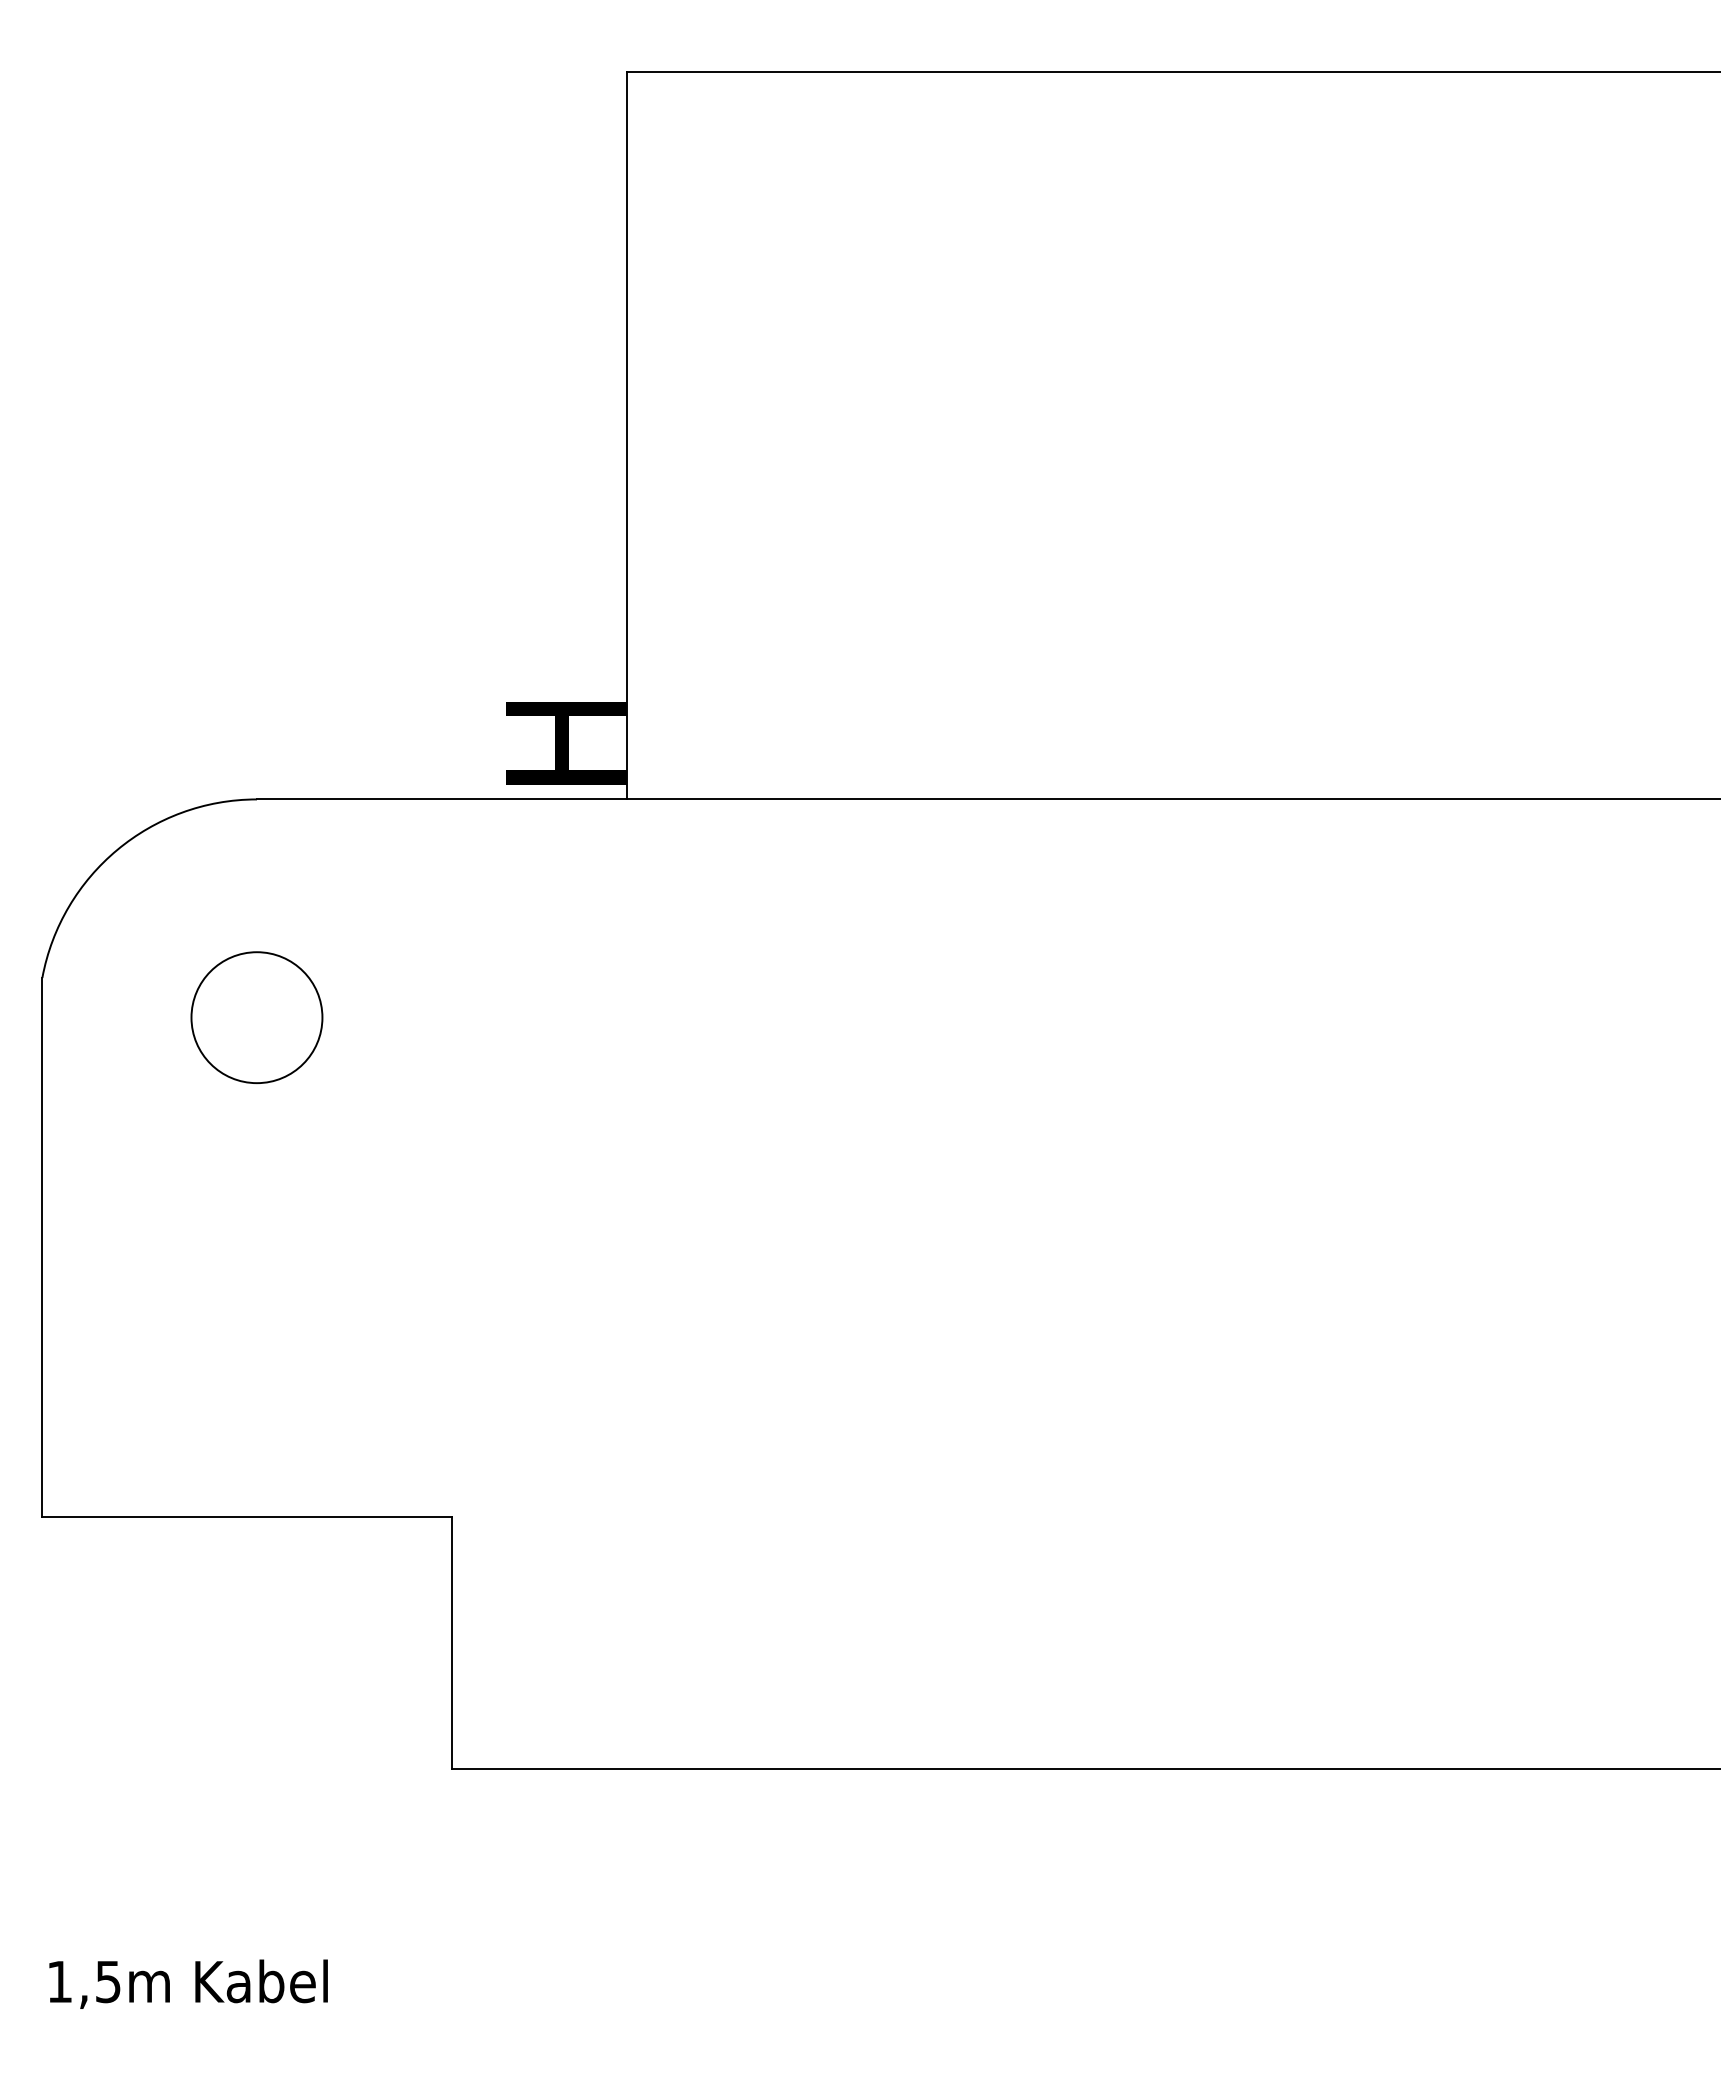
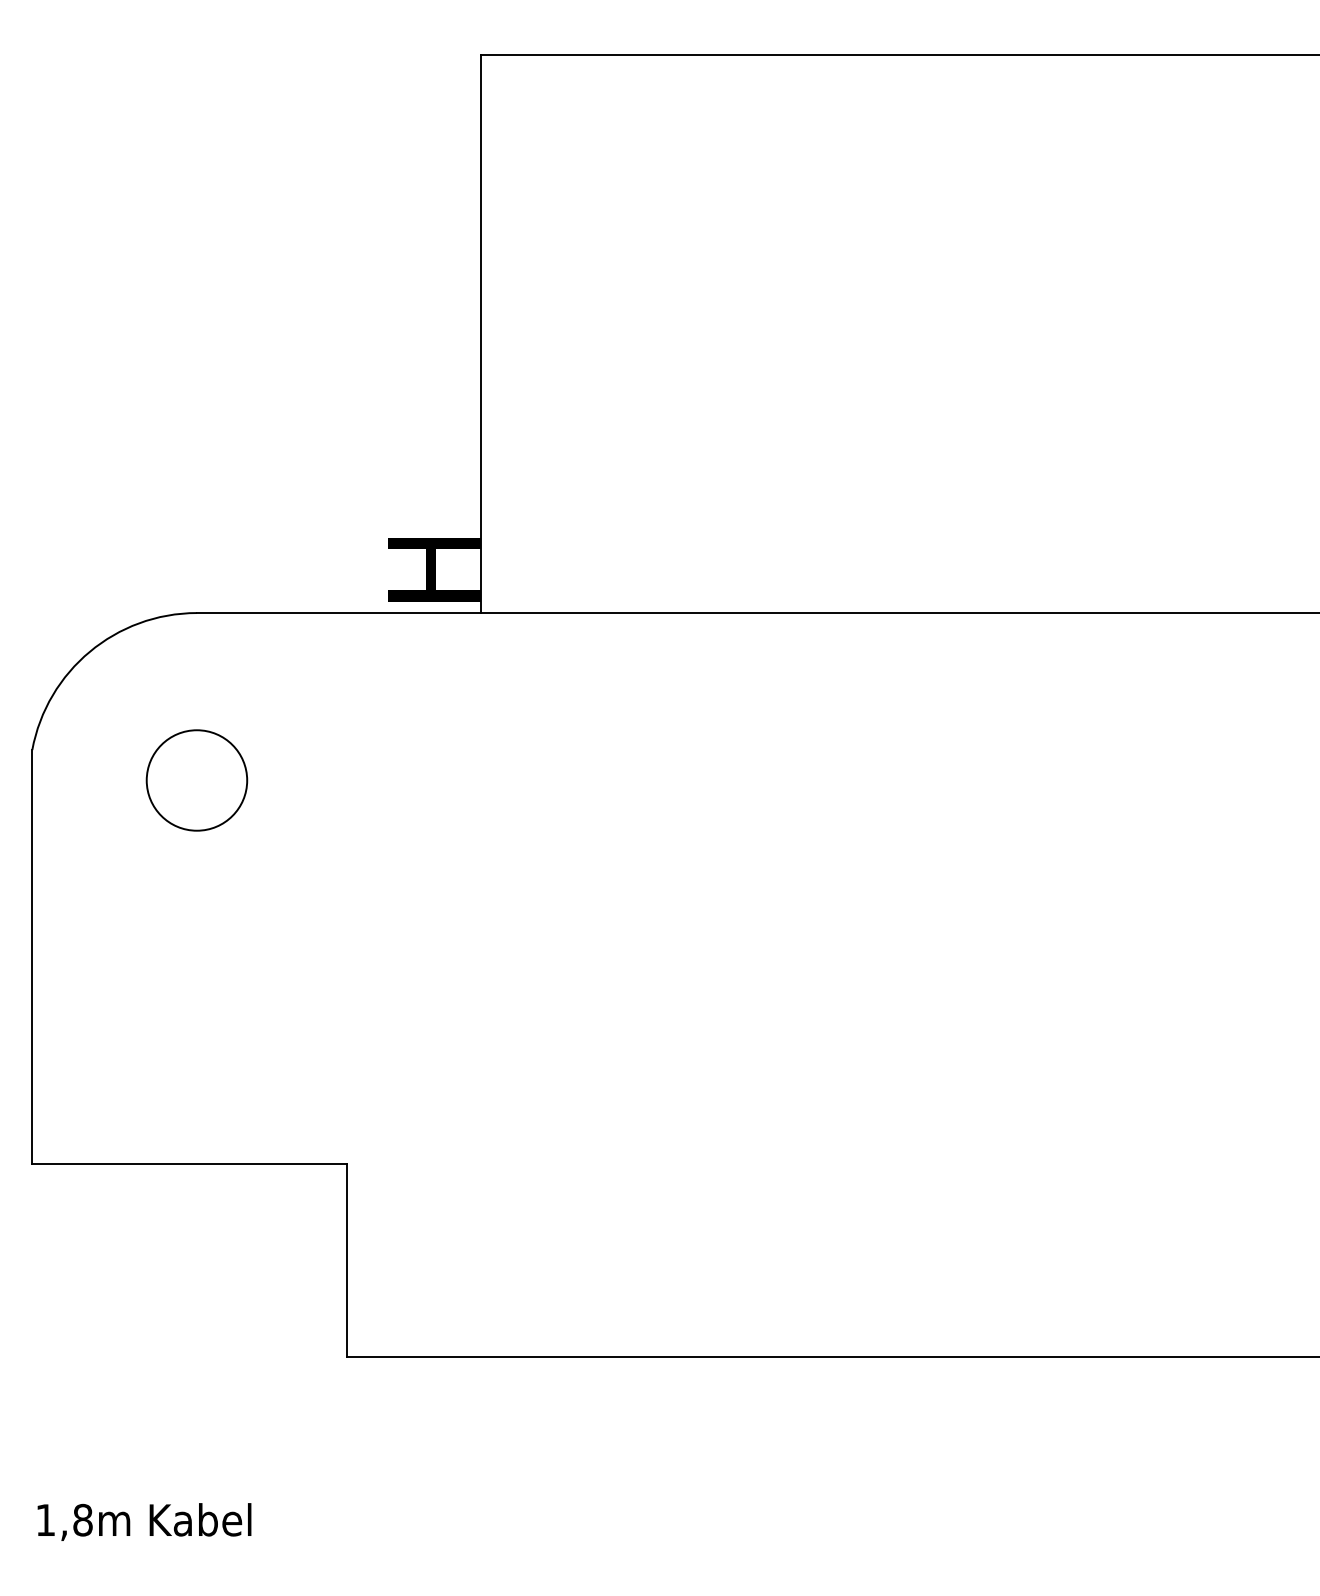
text: (108, 1981) -> (83, 1519), 1,5m -> 1,8m

